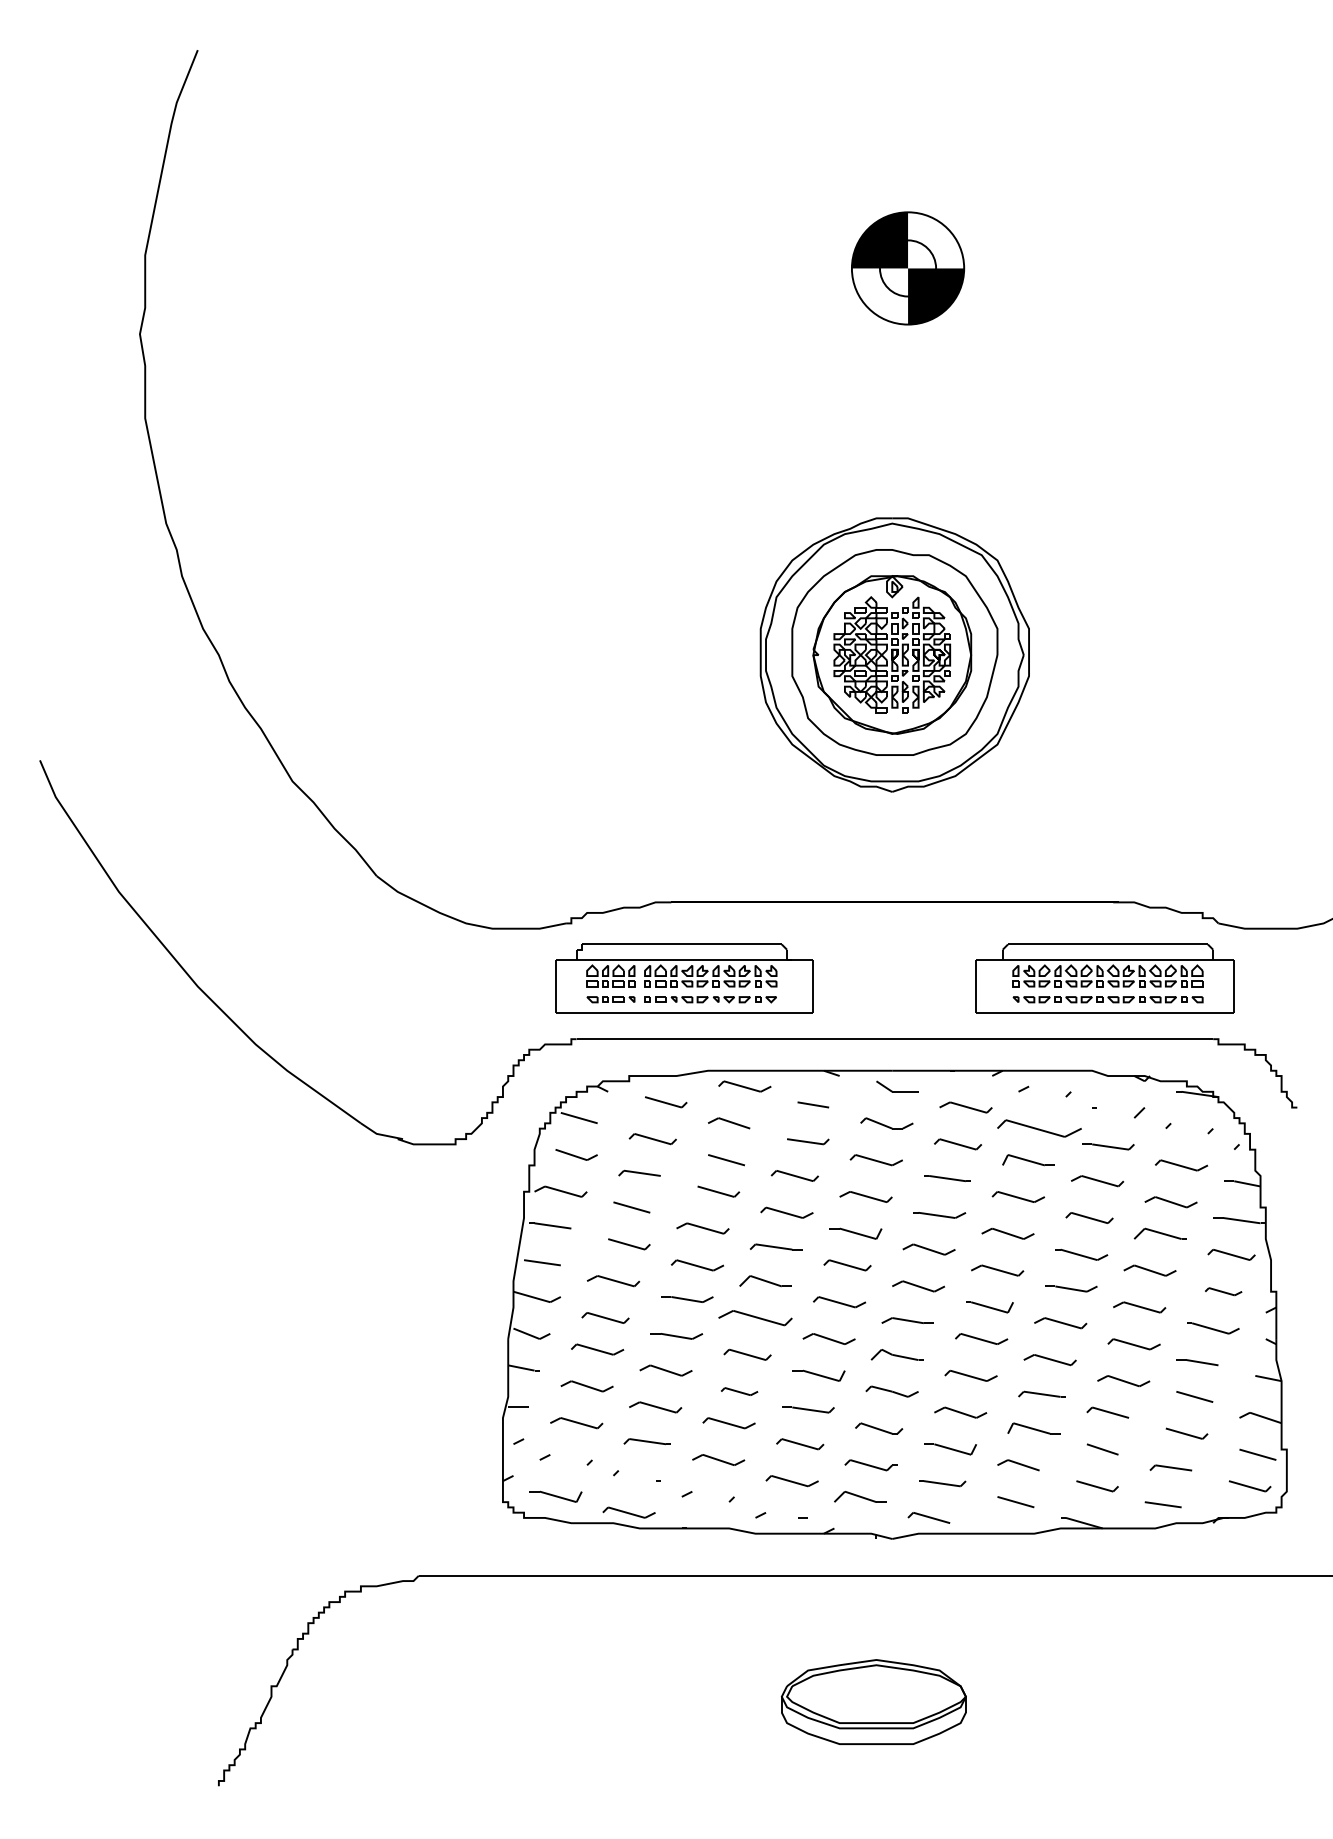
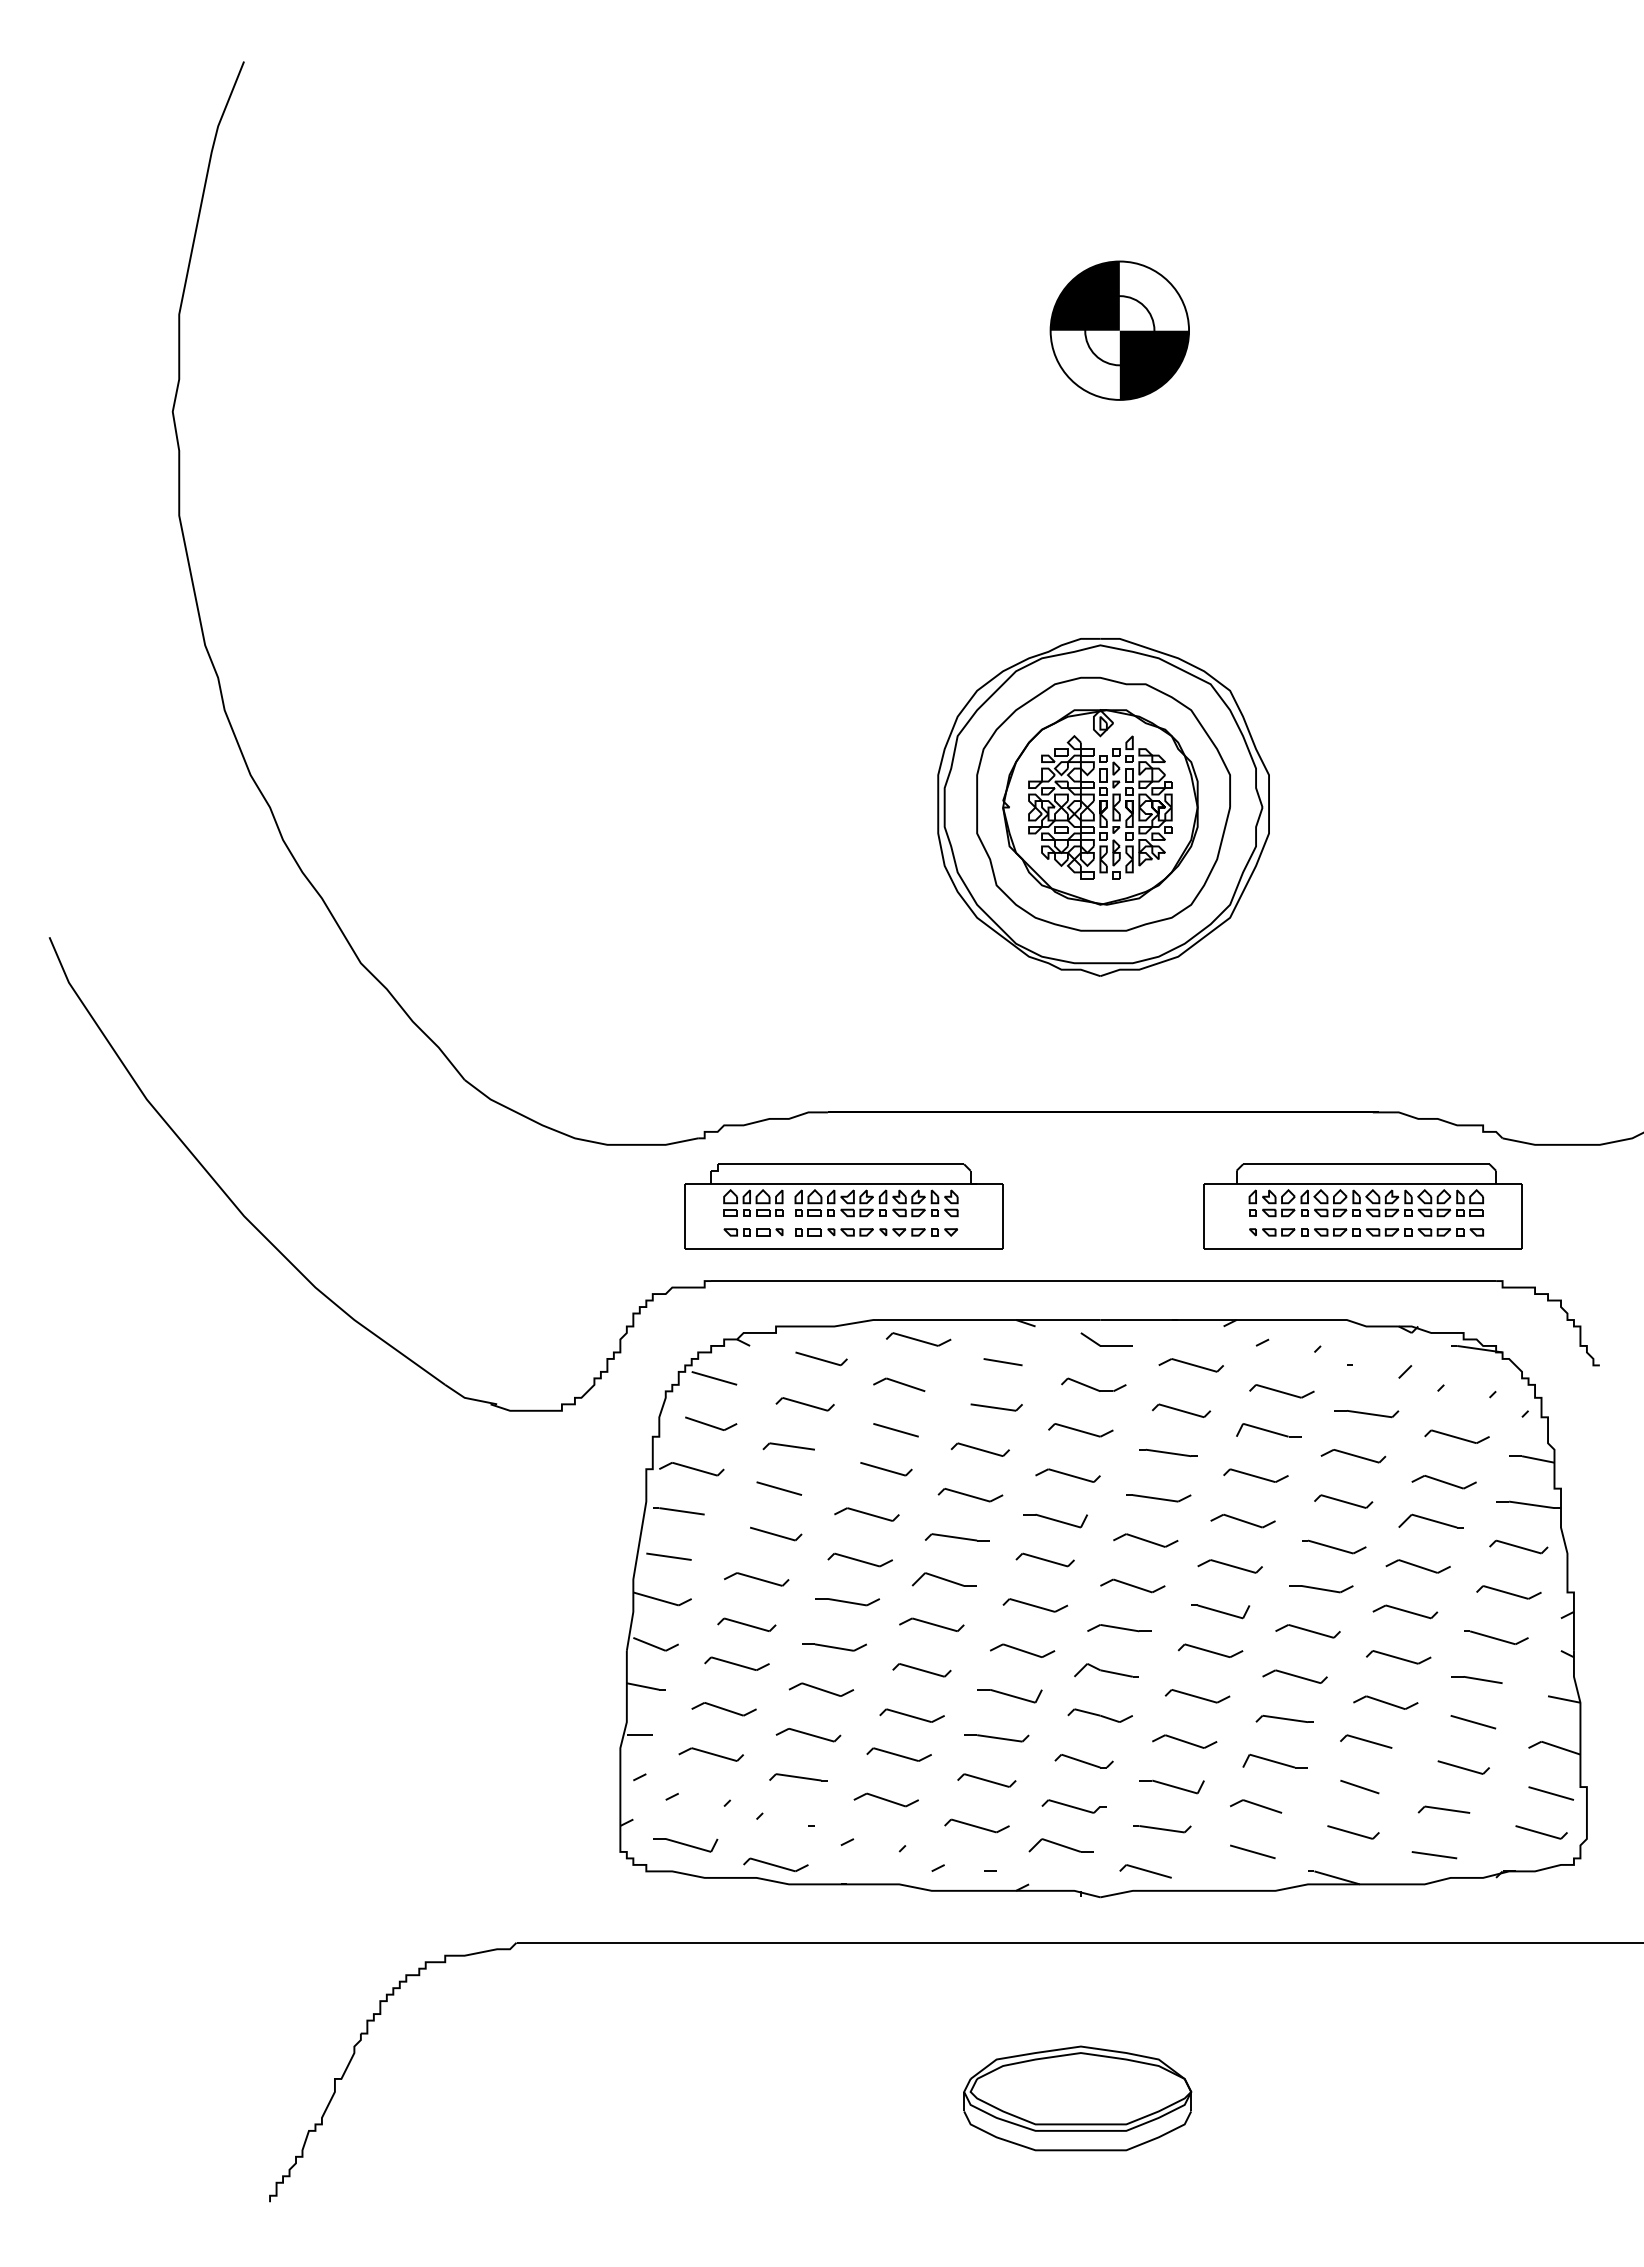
part: (1039, 1128) -> (1281, 1391), size x0.62
part: (1223, 1291) -> (1508, 1592), size x1.43
part: (755, 1317) -> (931, 1624), size x0.71
part: (739, 1391) -> (911, 1715), size x1.43

